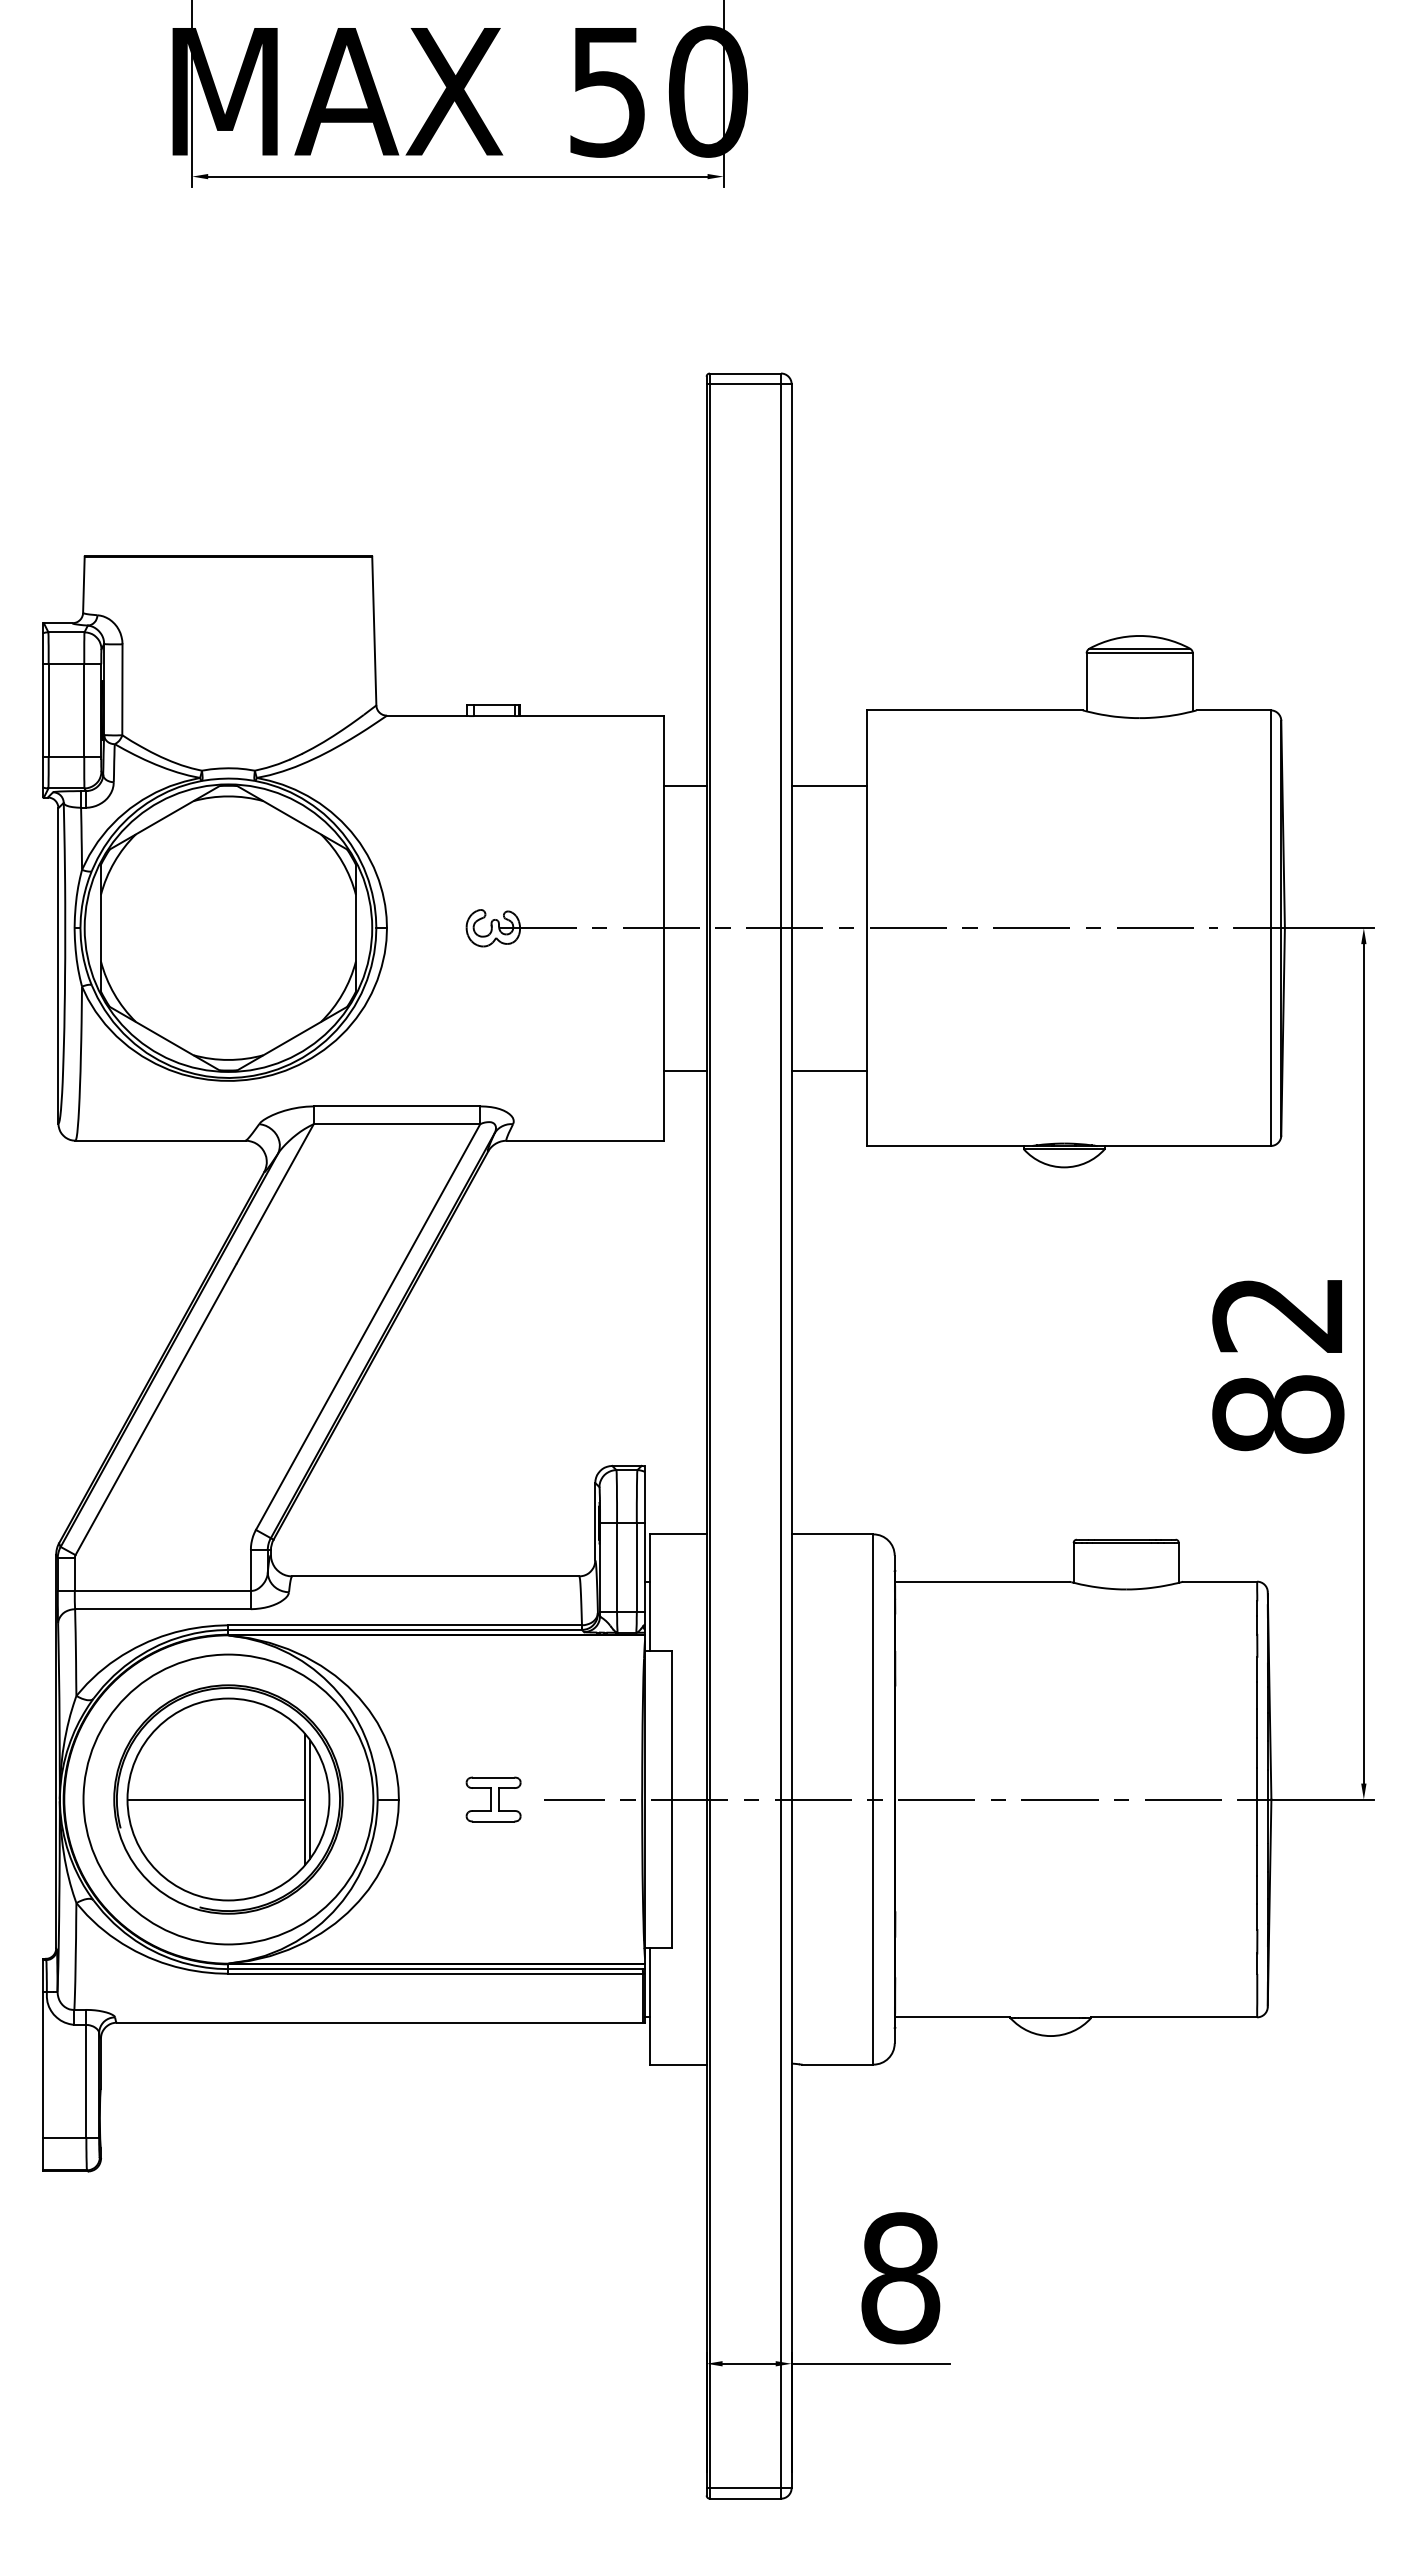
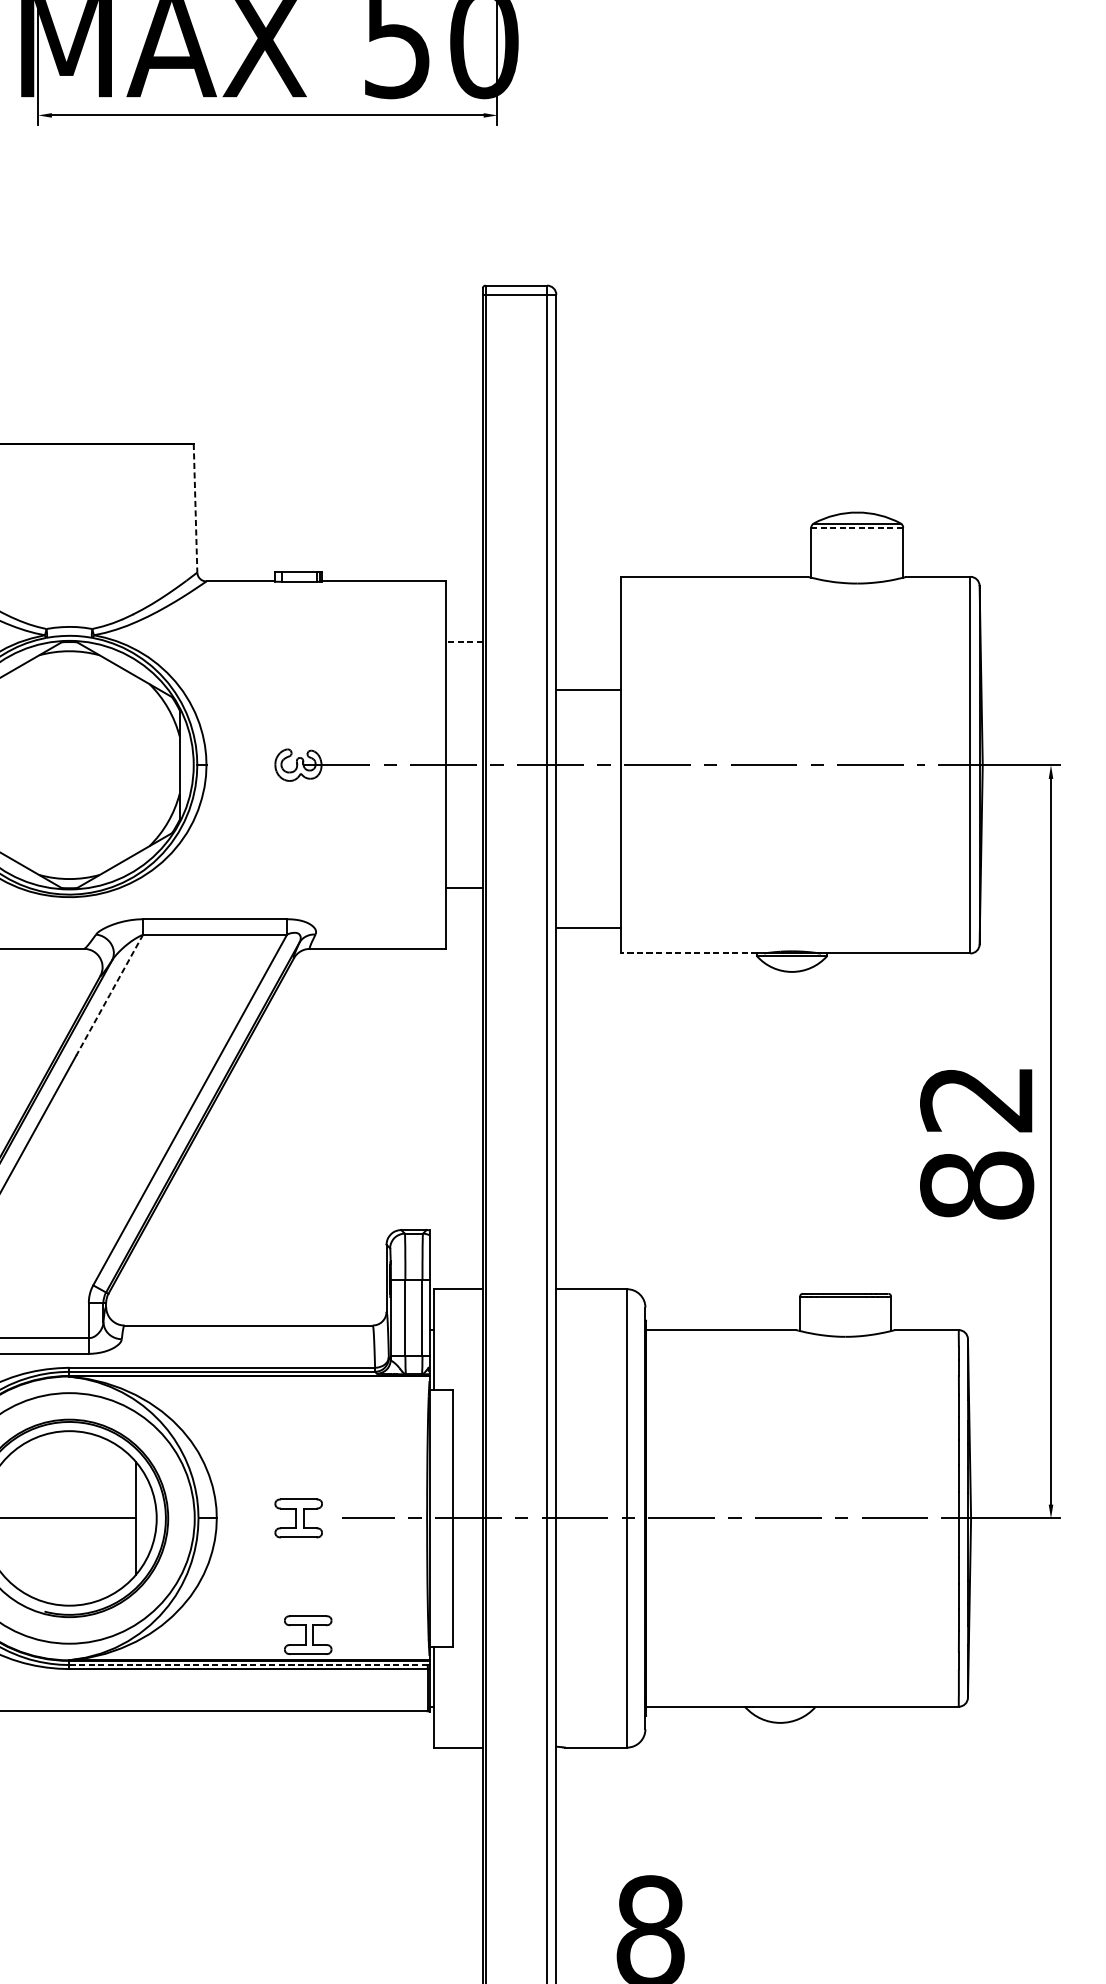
line: (374, 631) -> (195, 508), solid -> dashed
line: (1140, 653) -> (857, 527), solid -> dashed
line: (684, 785) -> (463, 641), solid -> dashed
line: (829, 785) -> (589, 689), moved
line: (829, 1070) -> (589, 927), moved
line: (945, 1146) -> (689, 953), solid -> dashed
line: (275, 1193) -> (110, 994), solid -> dashed
line: (310, 1799) -> (140, 1518), removed
part: (504, 1934) -> (308, 1635), added
line: (435, 1969) -> (248, 1665), solid -> dashed

